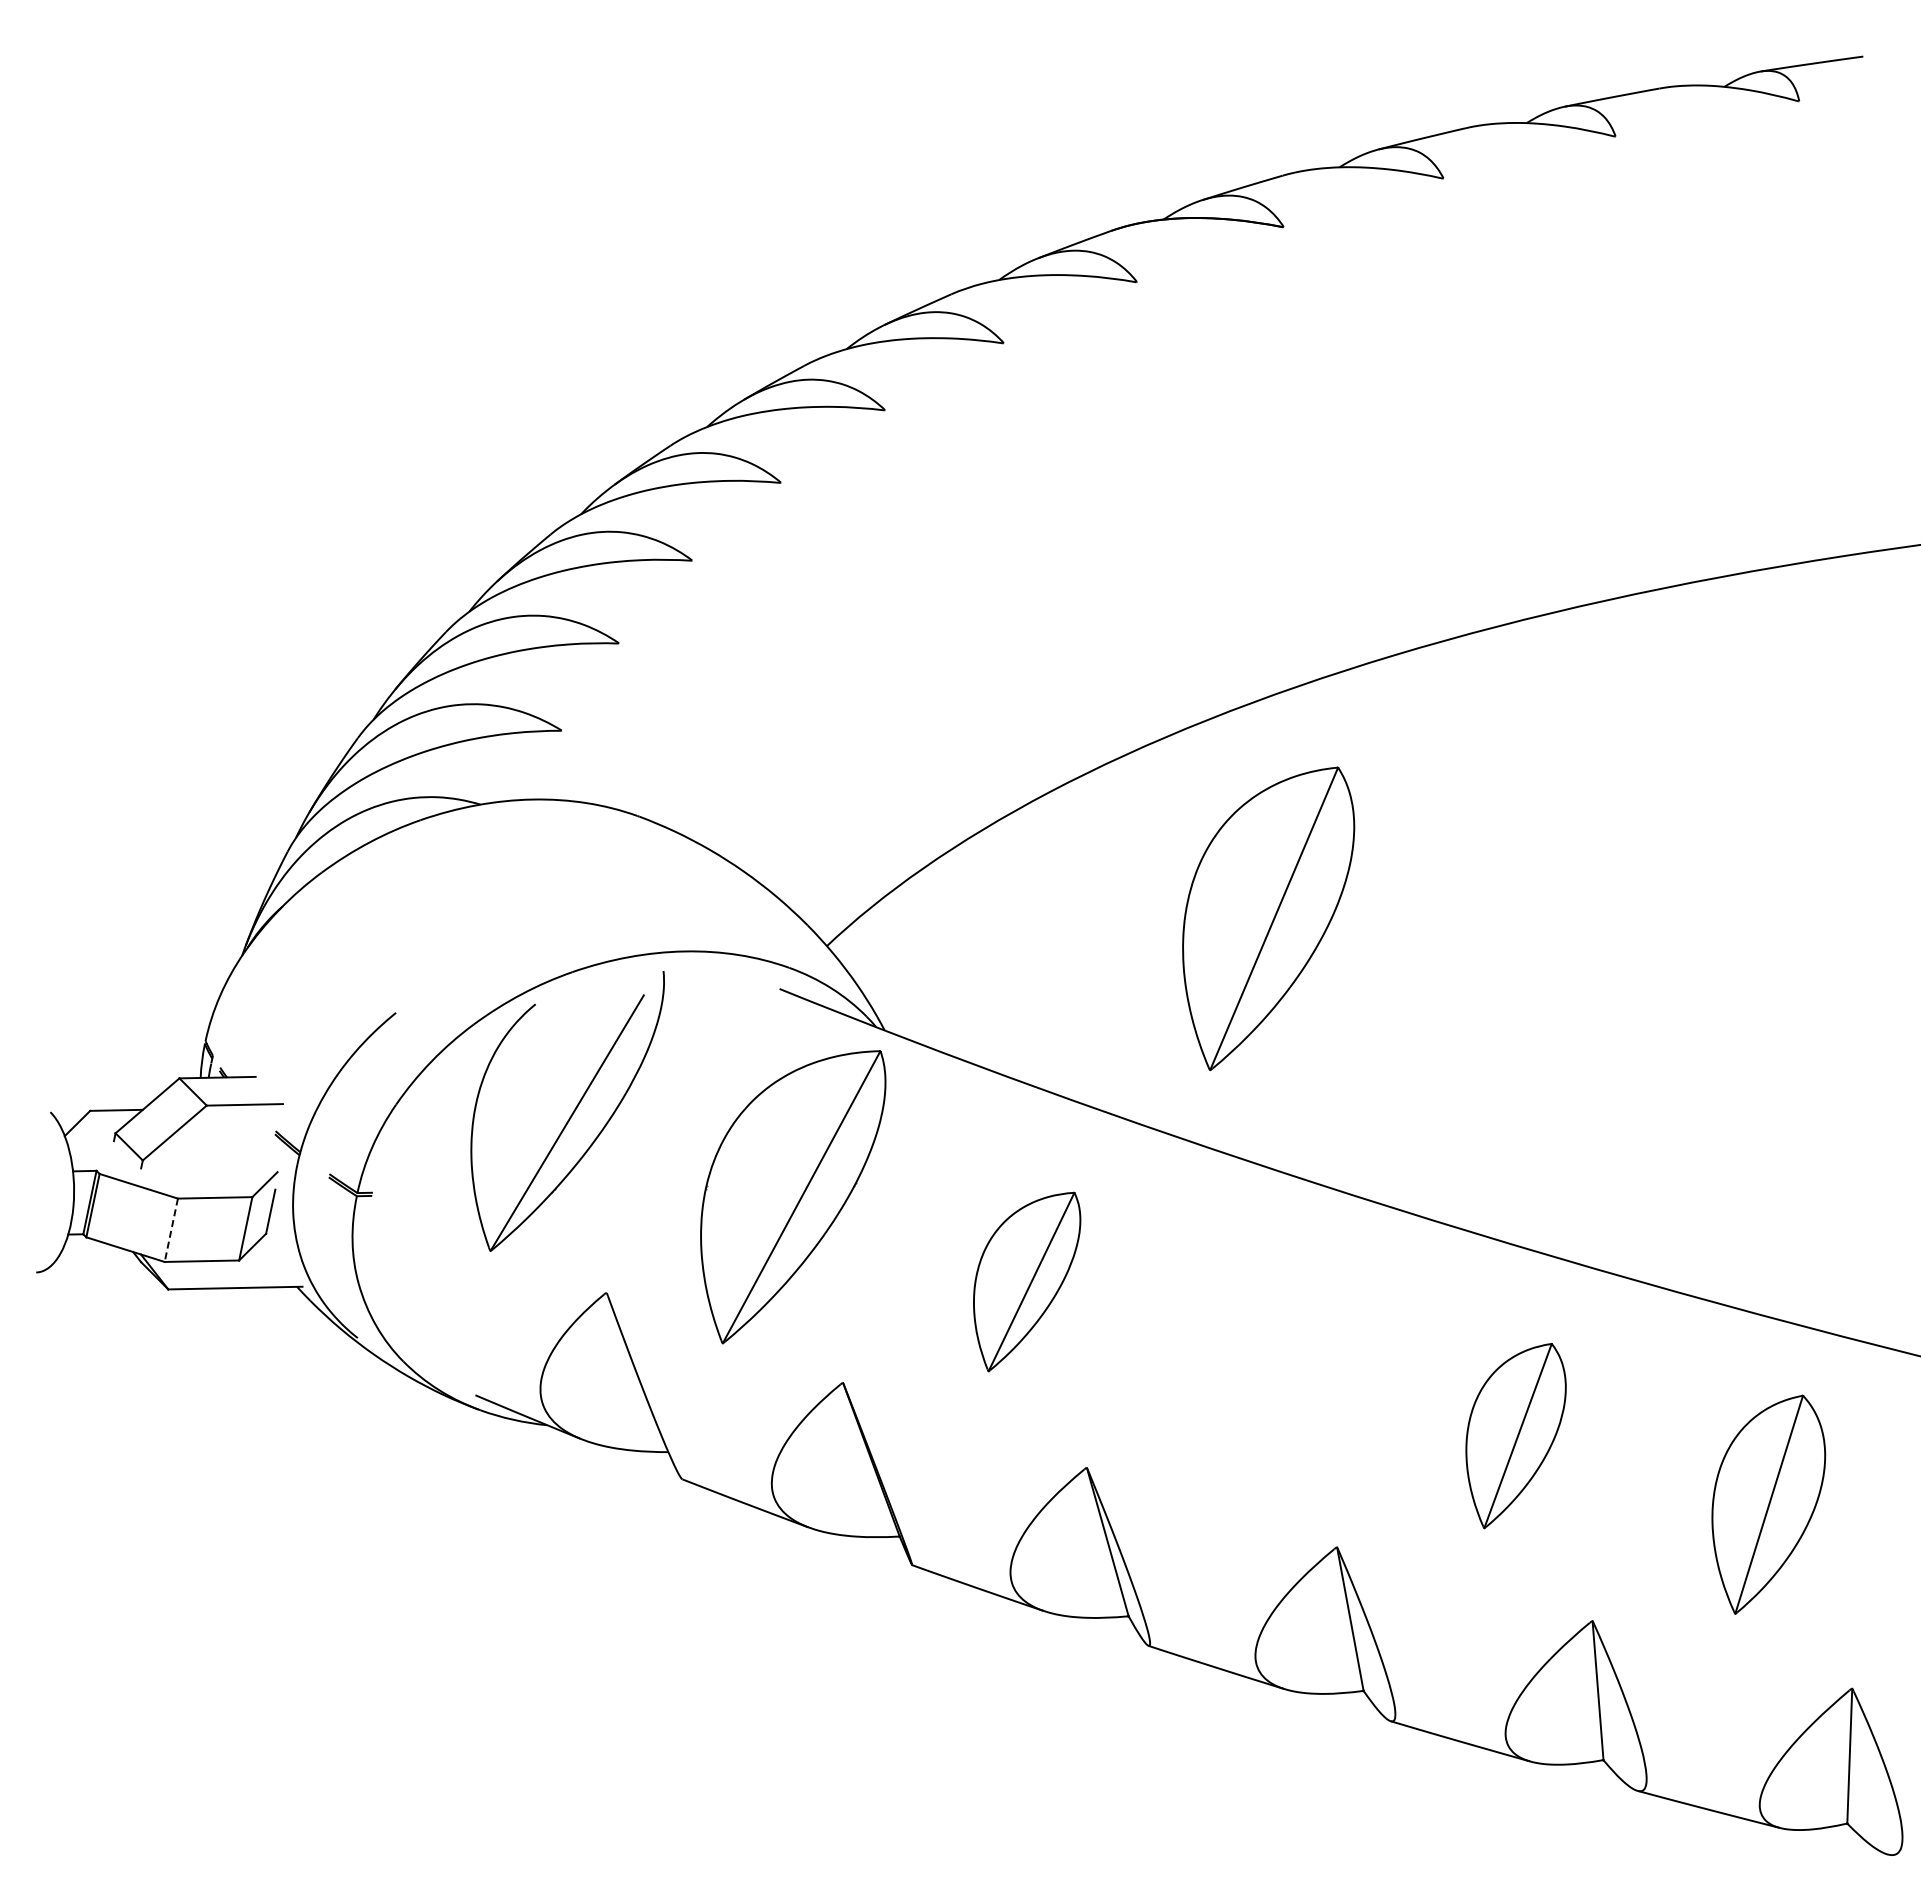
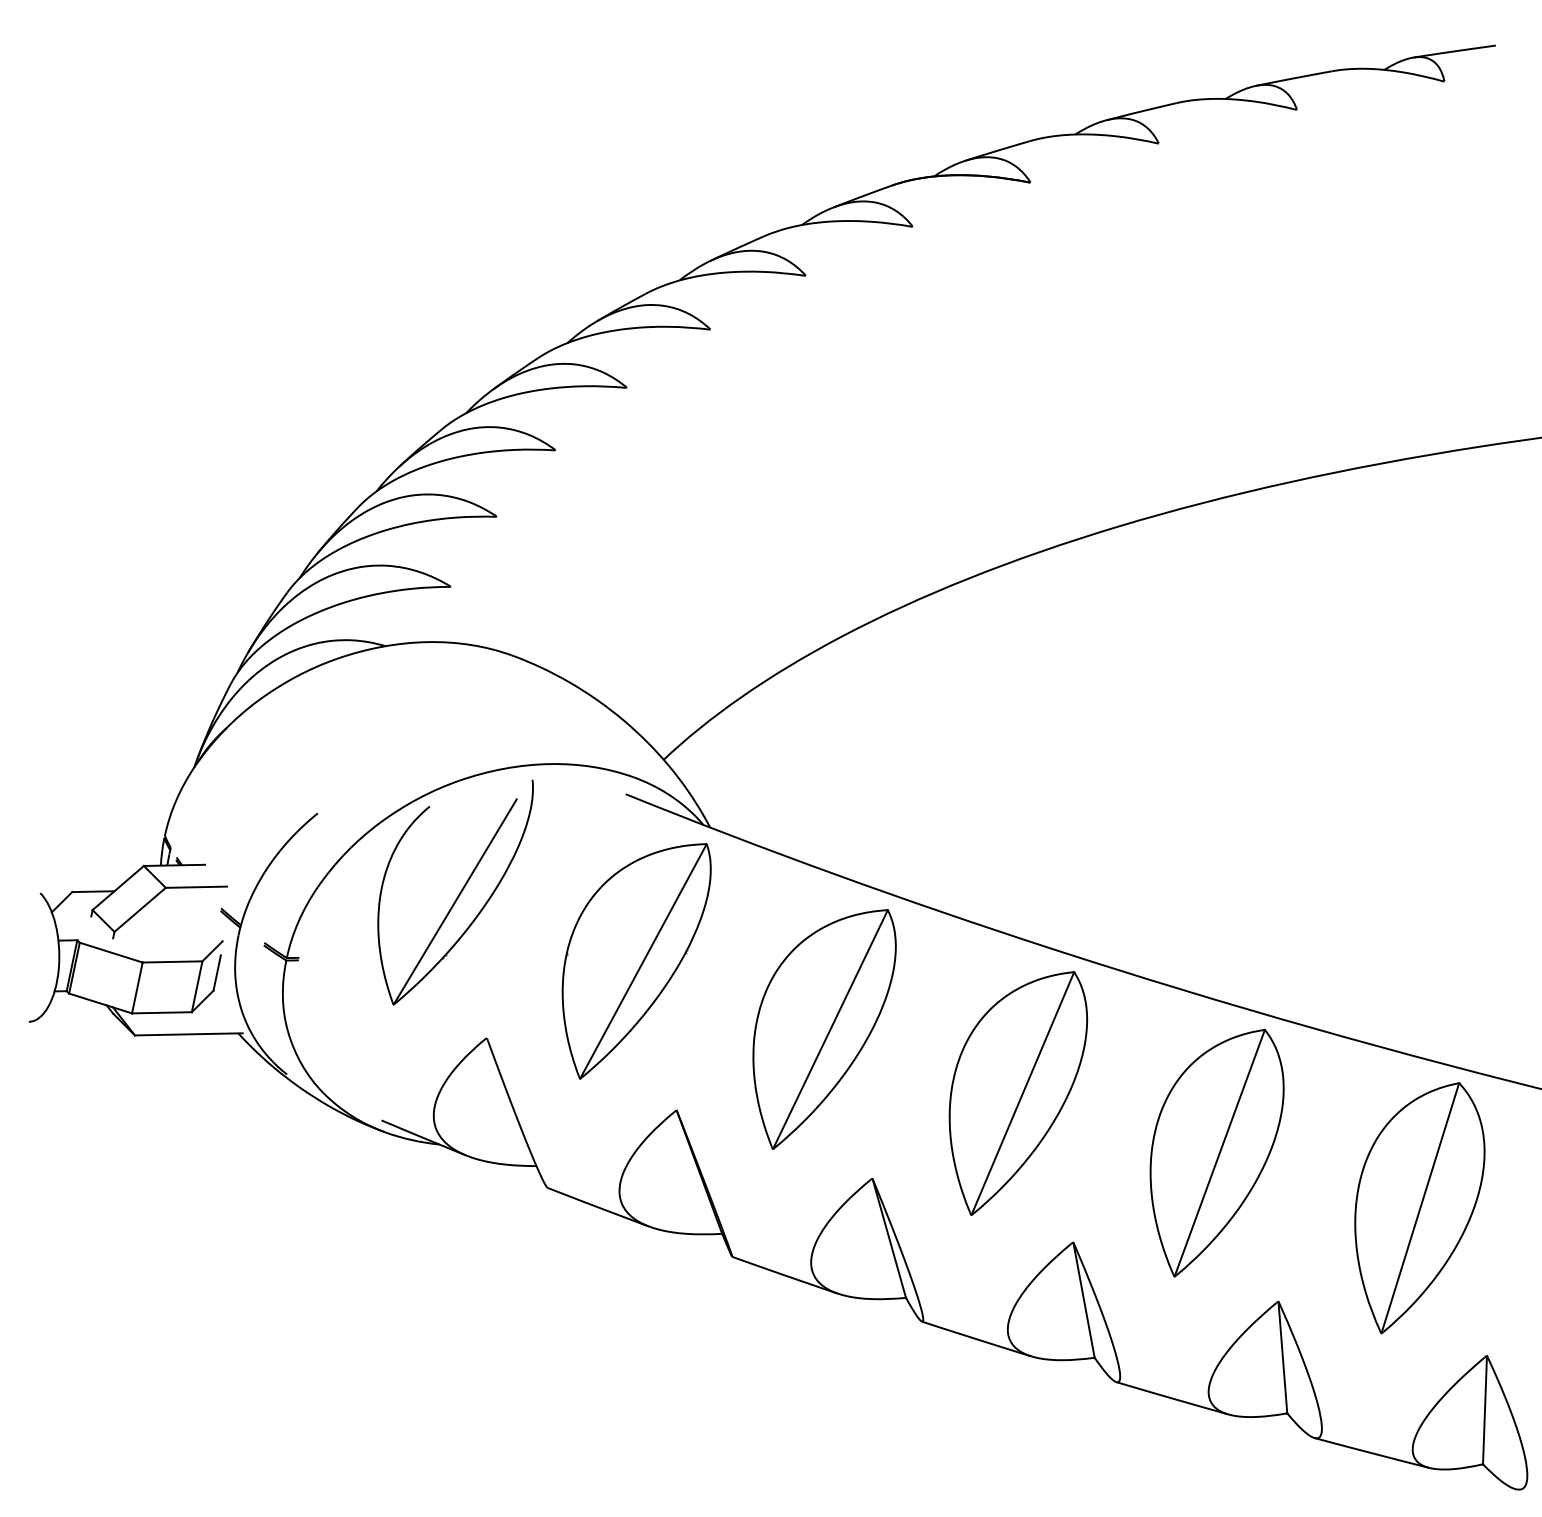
part: (1268, 918) -> (1018, 1093), moved
line: (171, 1230) -> (137, 988), dashed -> solid
part: (1026, 1281) -> (823, 1029), size x1.67
part: (1515, 1435) -> (1216, 1152), size x1.67
part: (1768, 1504) -> (1419, 1208), size x1.43

